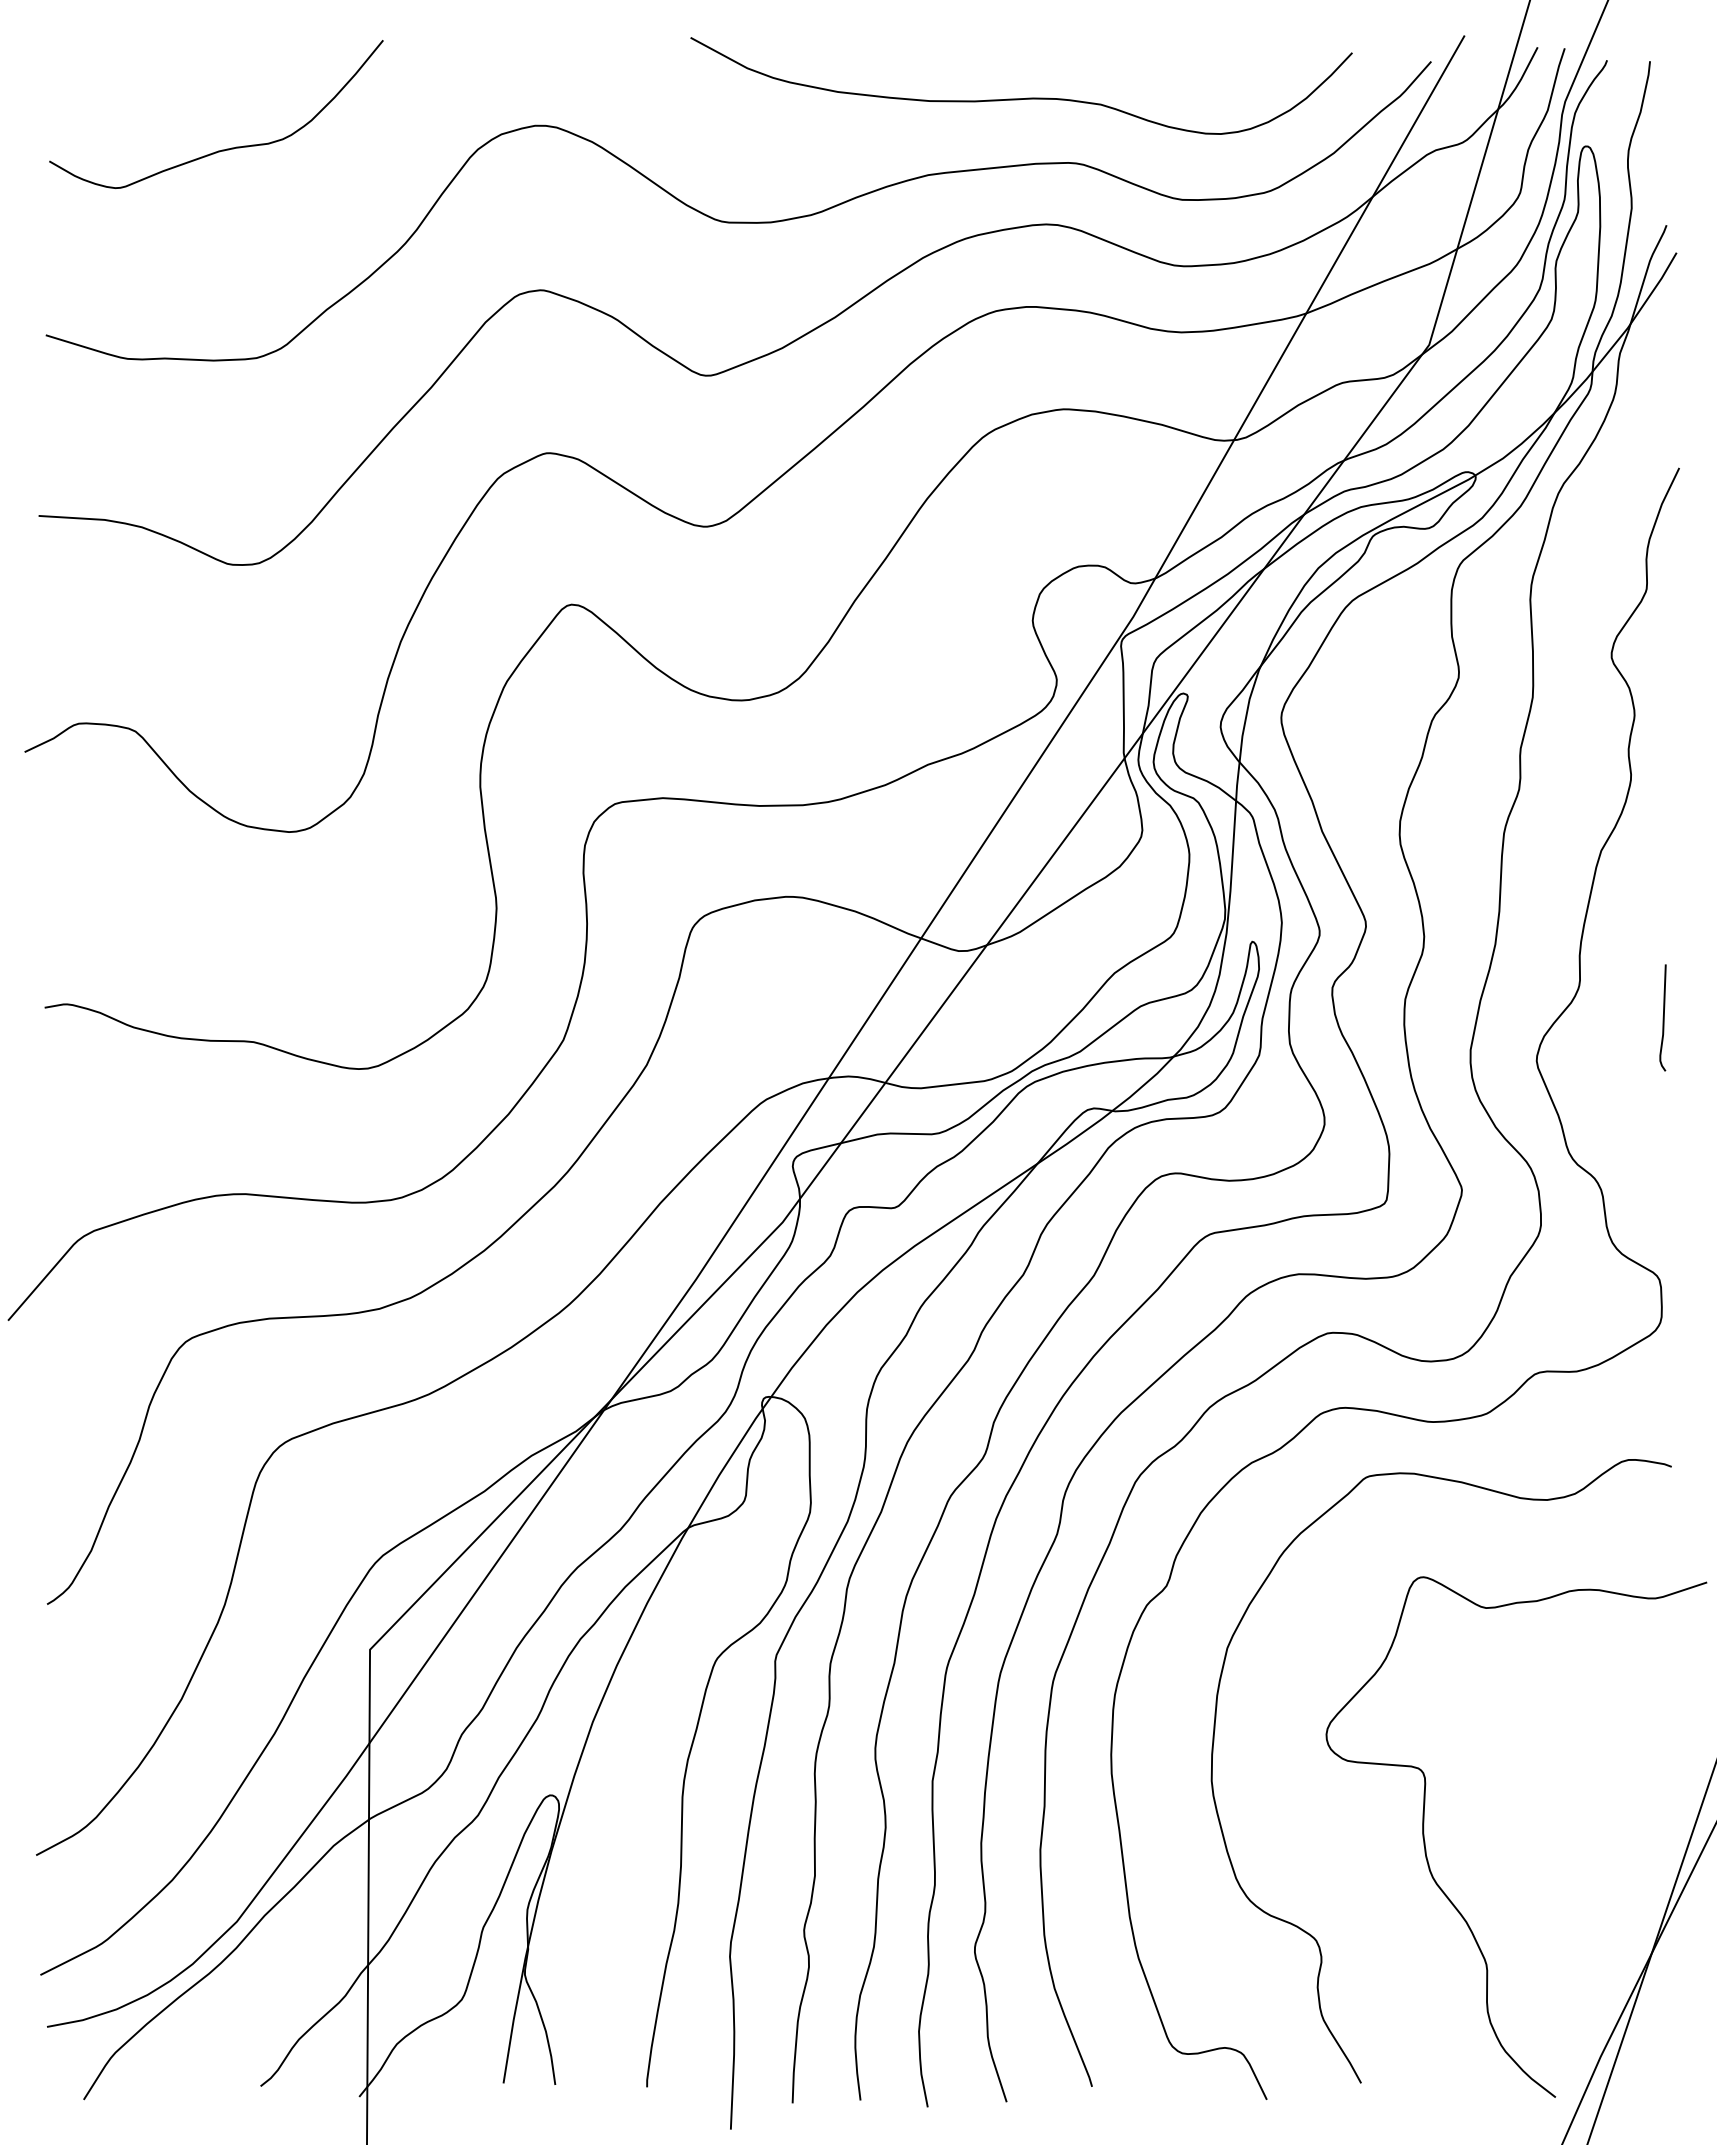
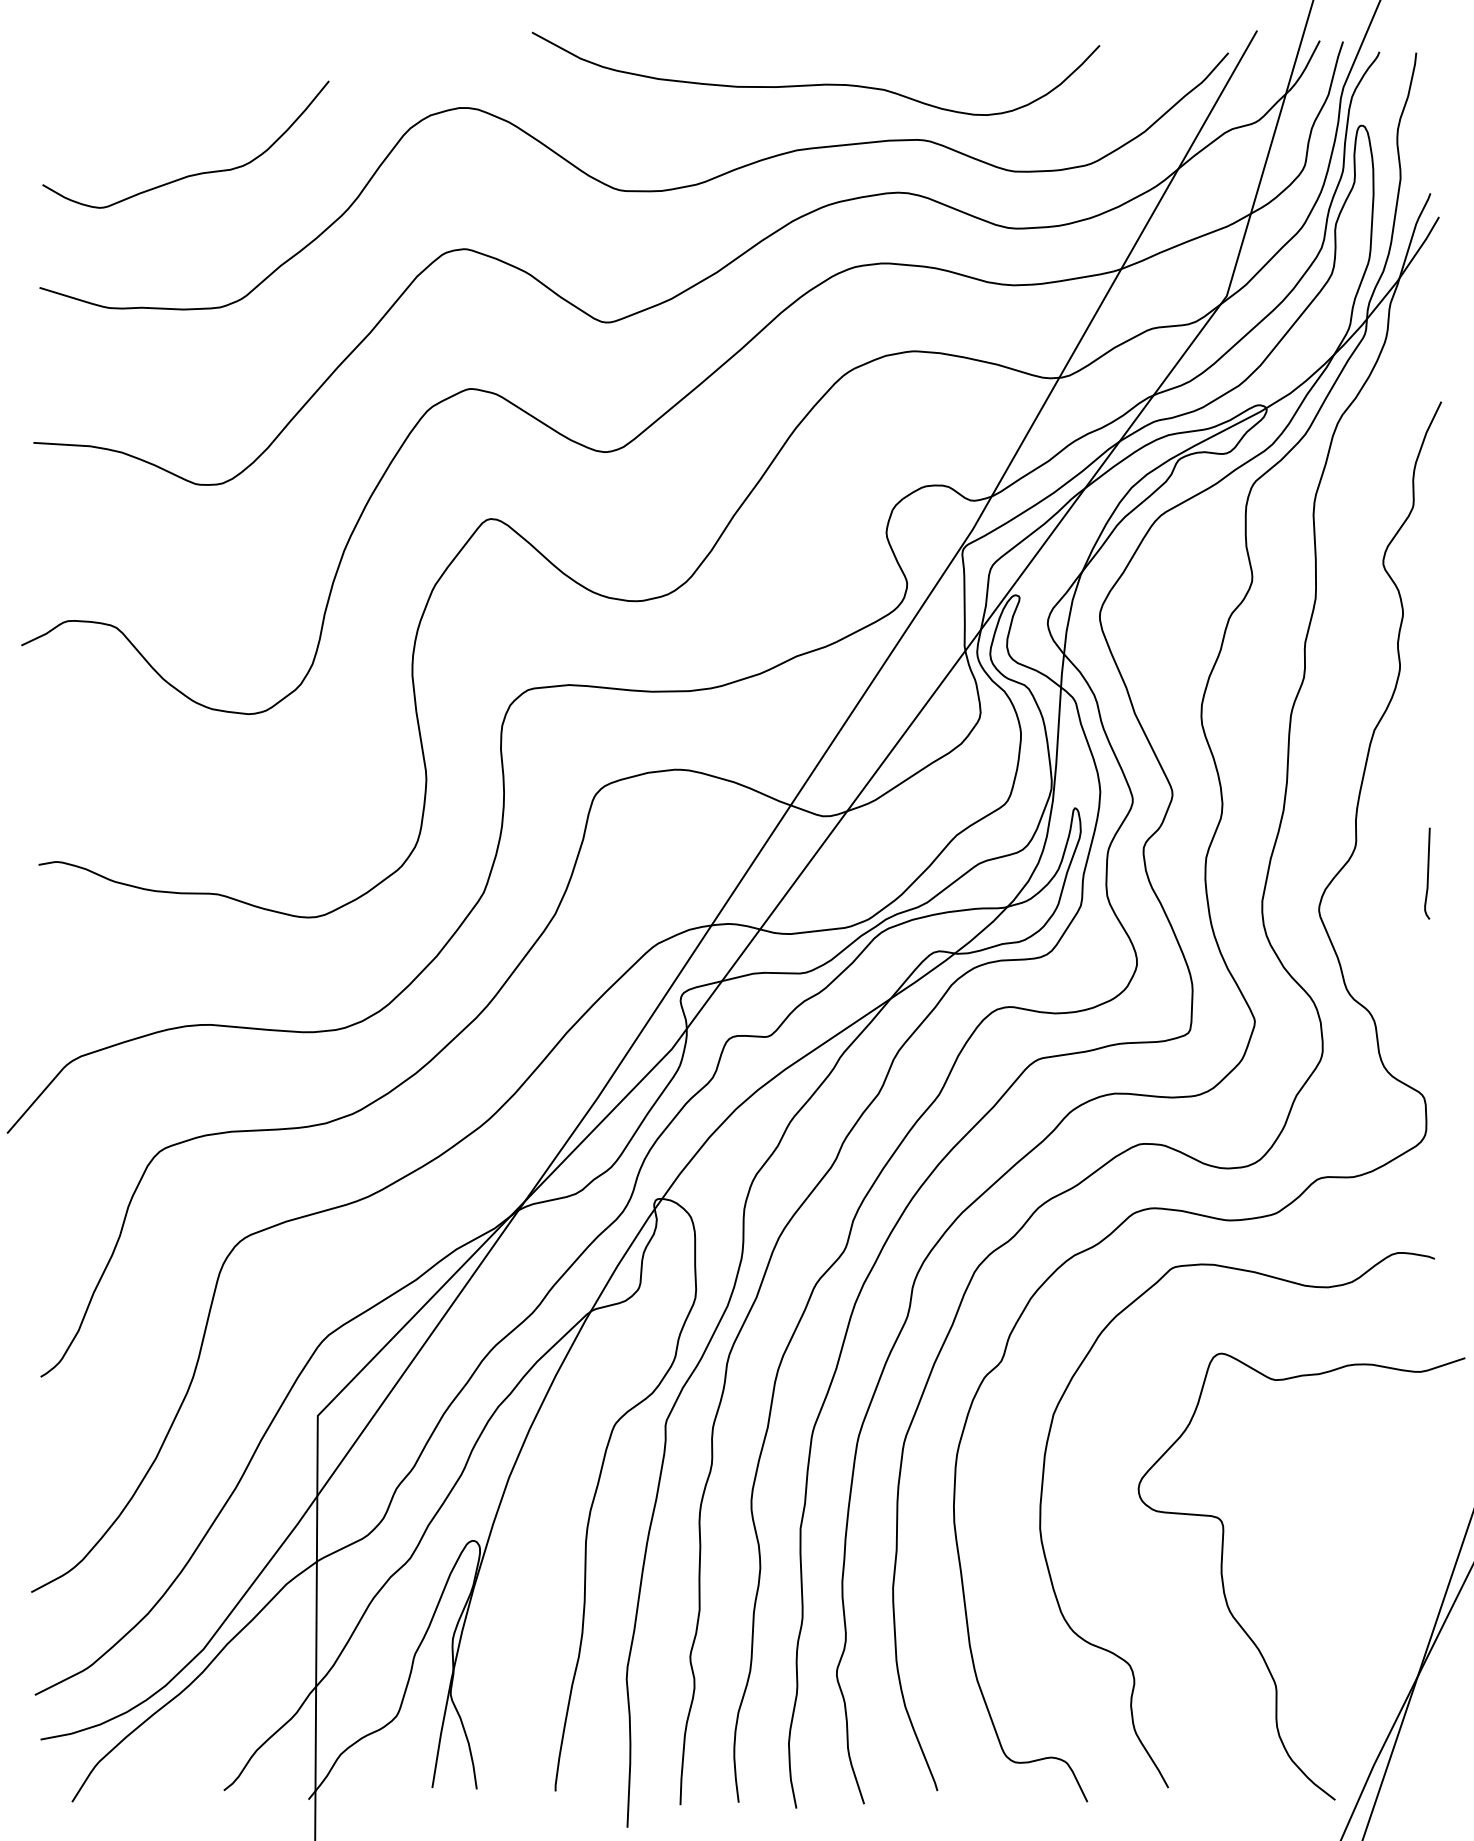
curve: (1026, 97) -> (820, 83), moved
curve: (226, 148) -> (194, 173), moved

